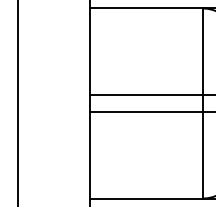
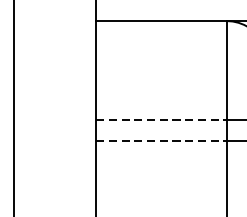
line: (146, 94) -> (162, 120), solid -> dashed
line: (146, 112) -> (162, 141), solid -> dashed

